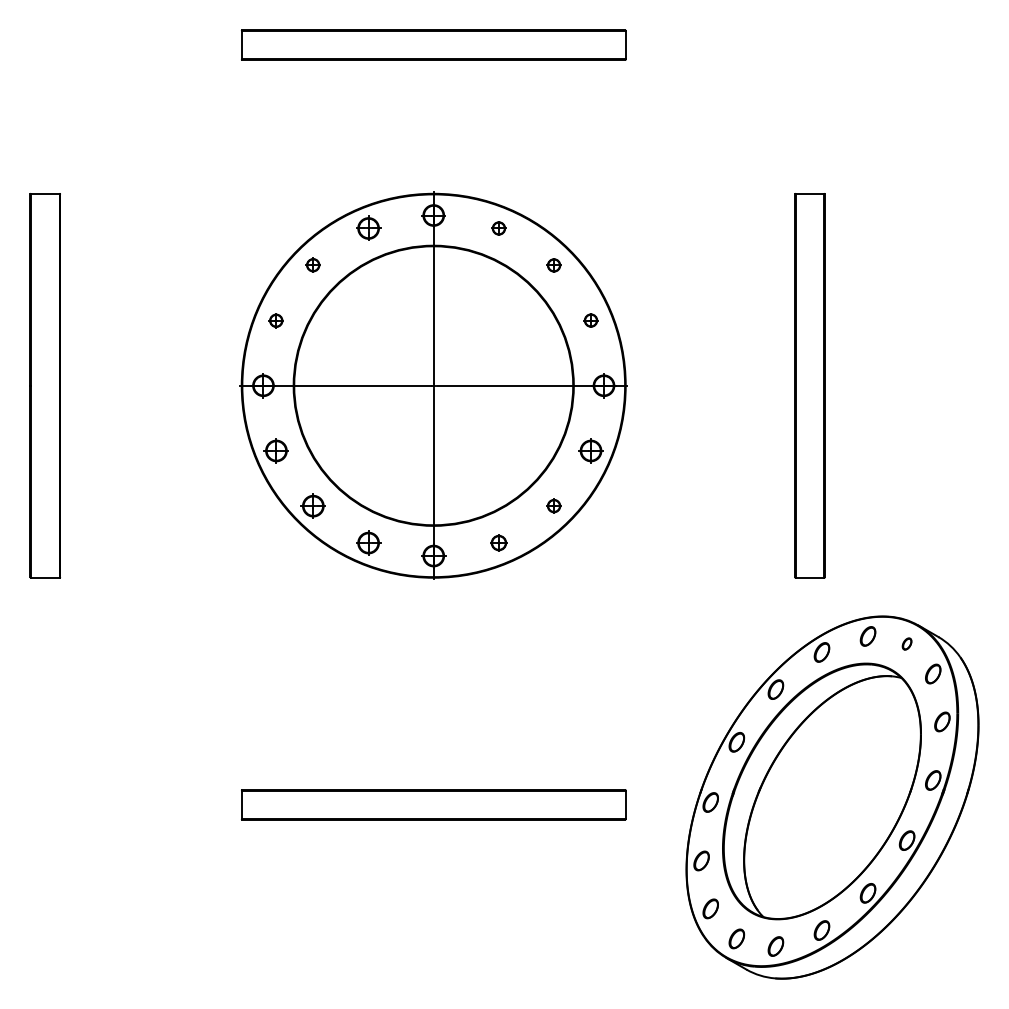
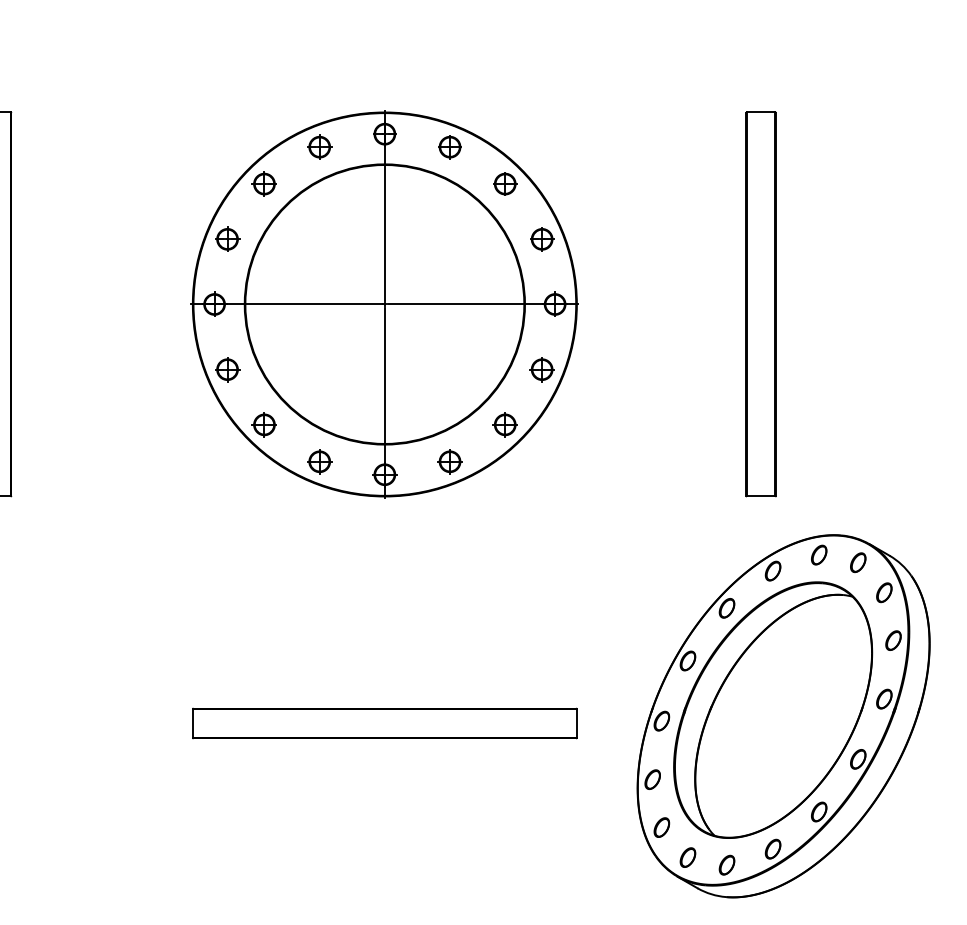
part: (498, 228) -> (449, 147), size x1.67
part: (312, 264) -> (263, 183), size x1.67
part: (553, 265) -> (504, 184), size x1.67
part: (275, 320) -> (226, 239), size x1.67
part: (590, 320) -> (541, 239), size x1.67
part: (553, 505) -> (504, 424), size x1.67
part: (498, 542) -> (449, 461), size x1.43
part: (906, 643) -> (857, 562), size x1.67

